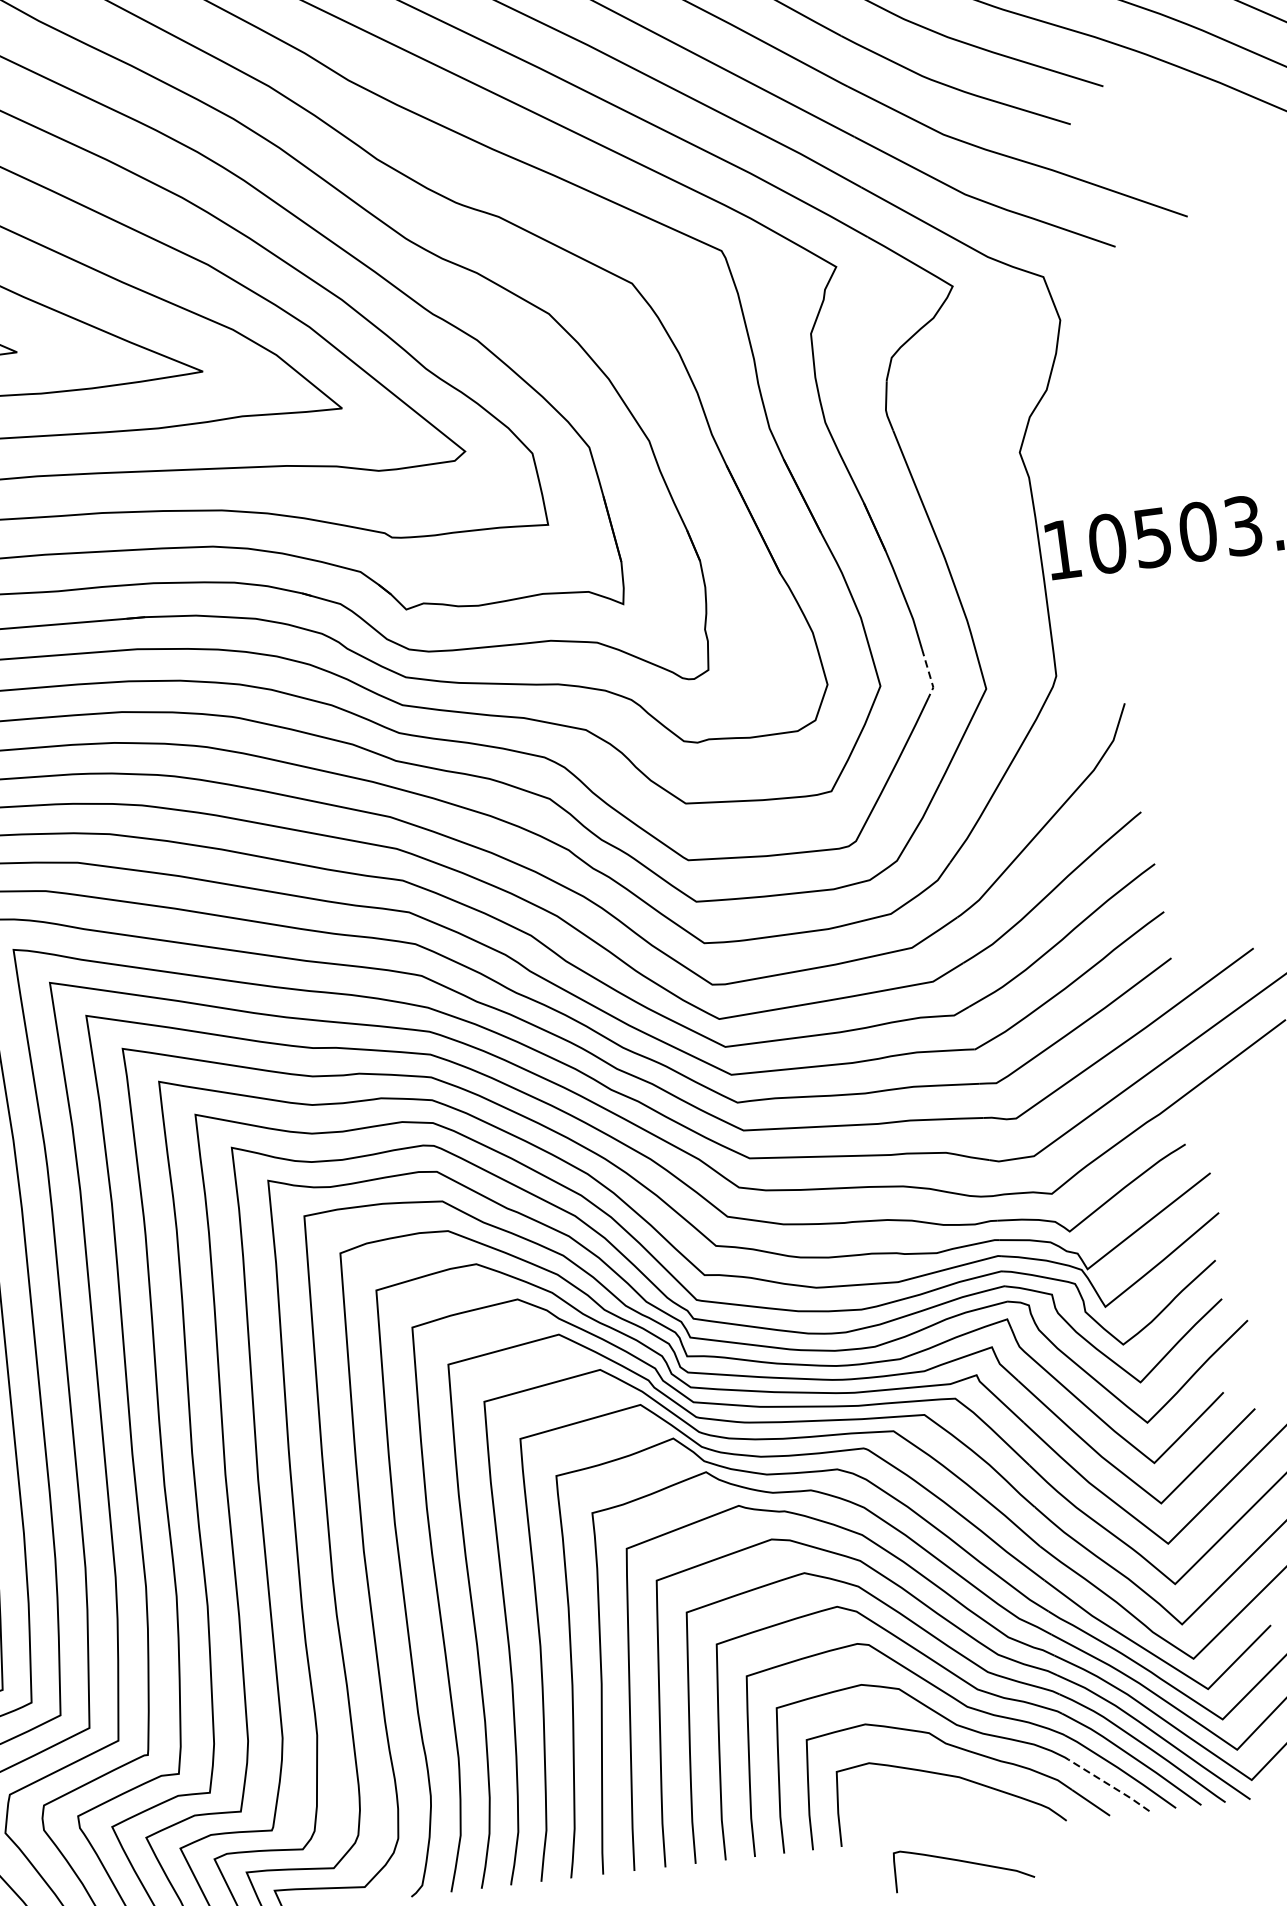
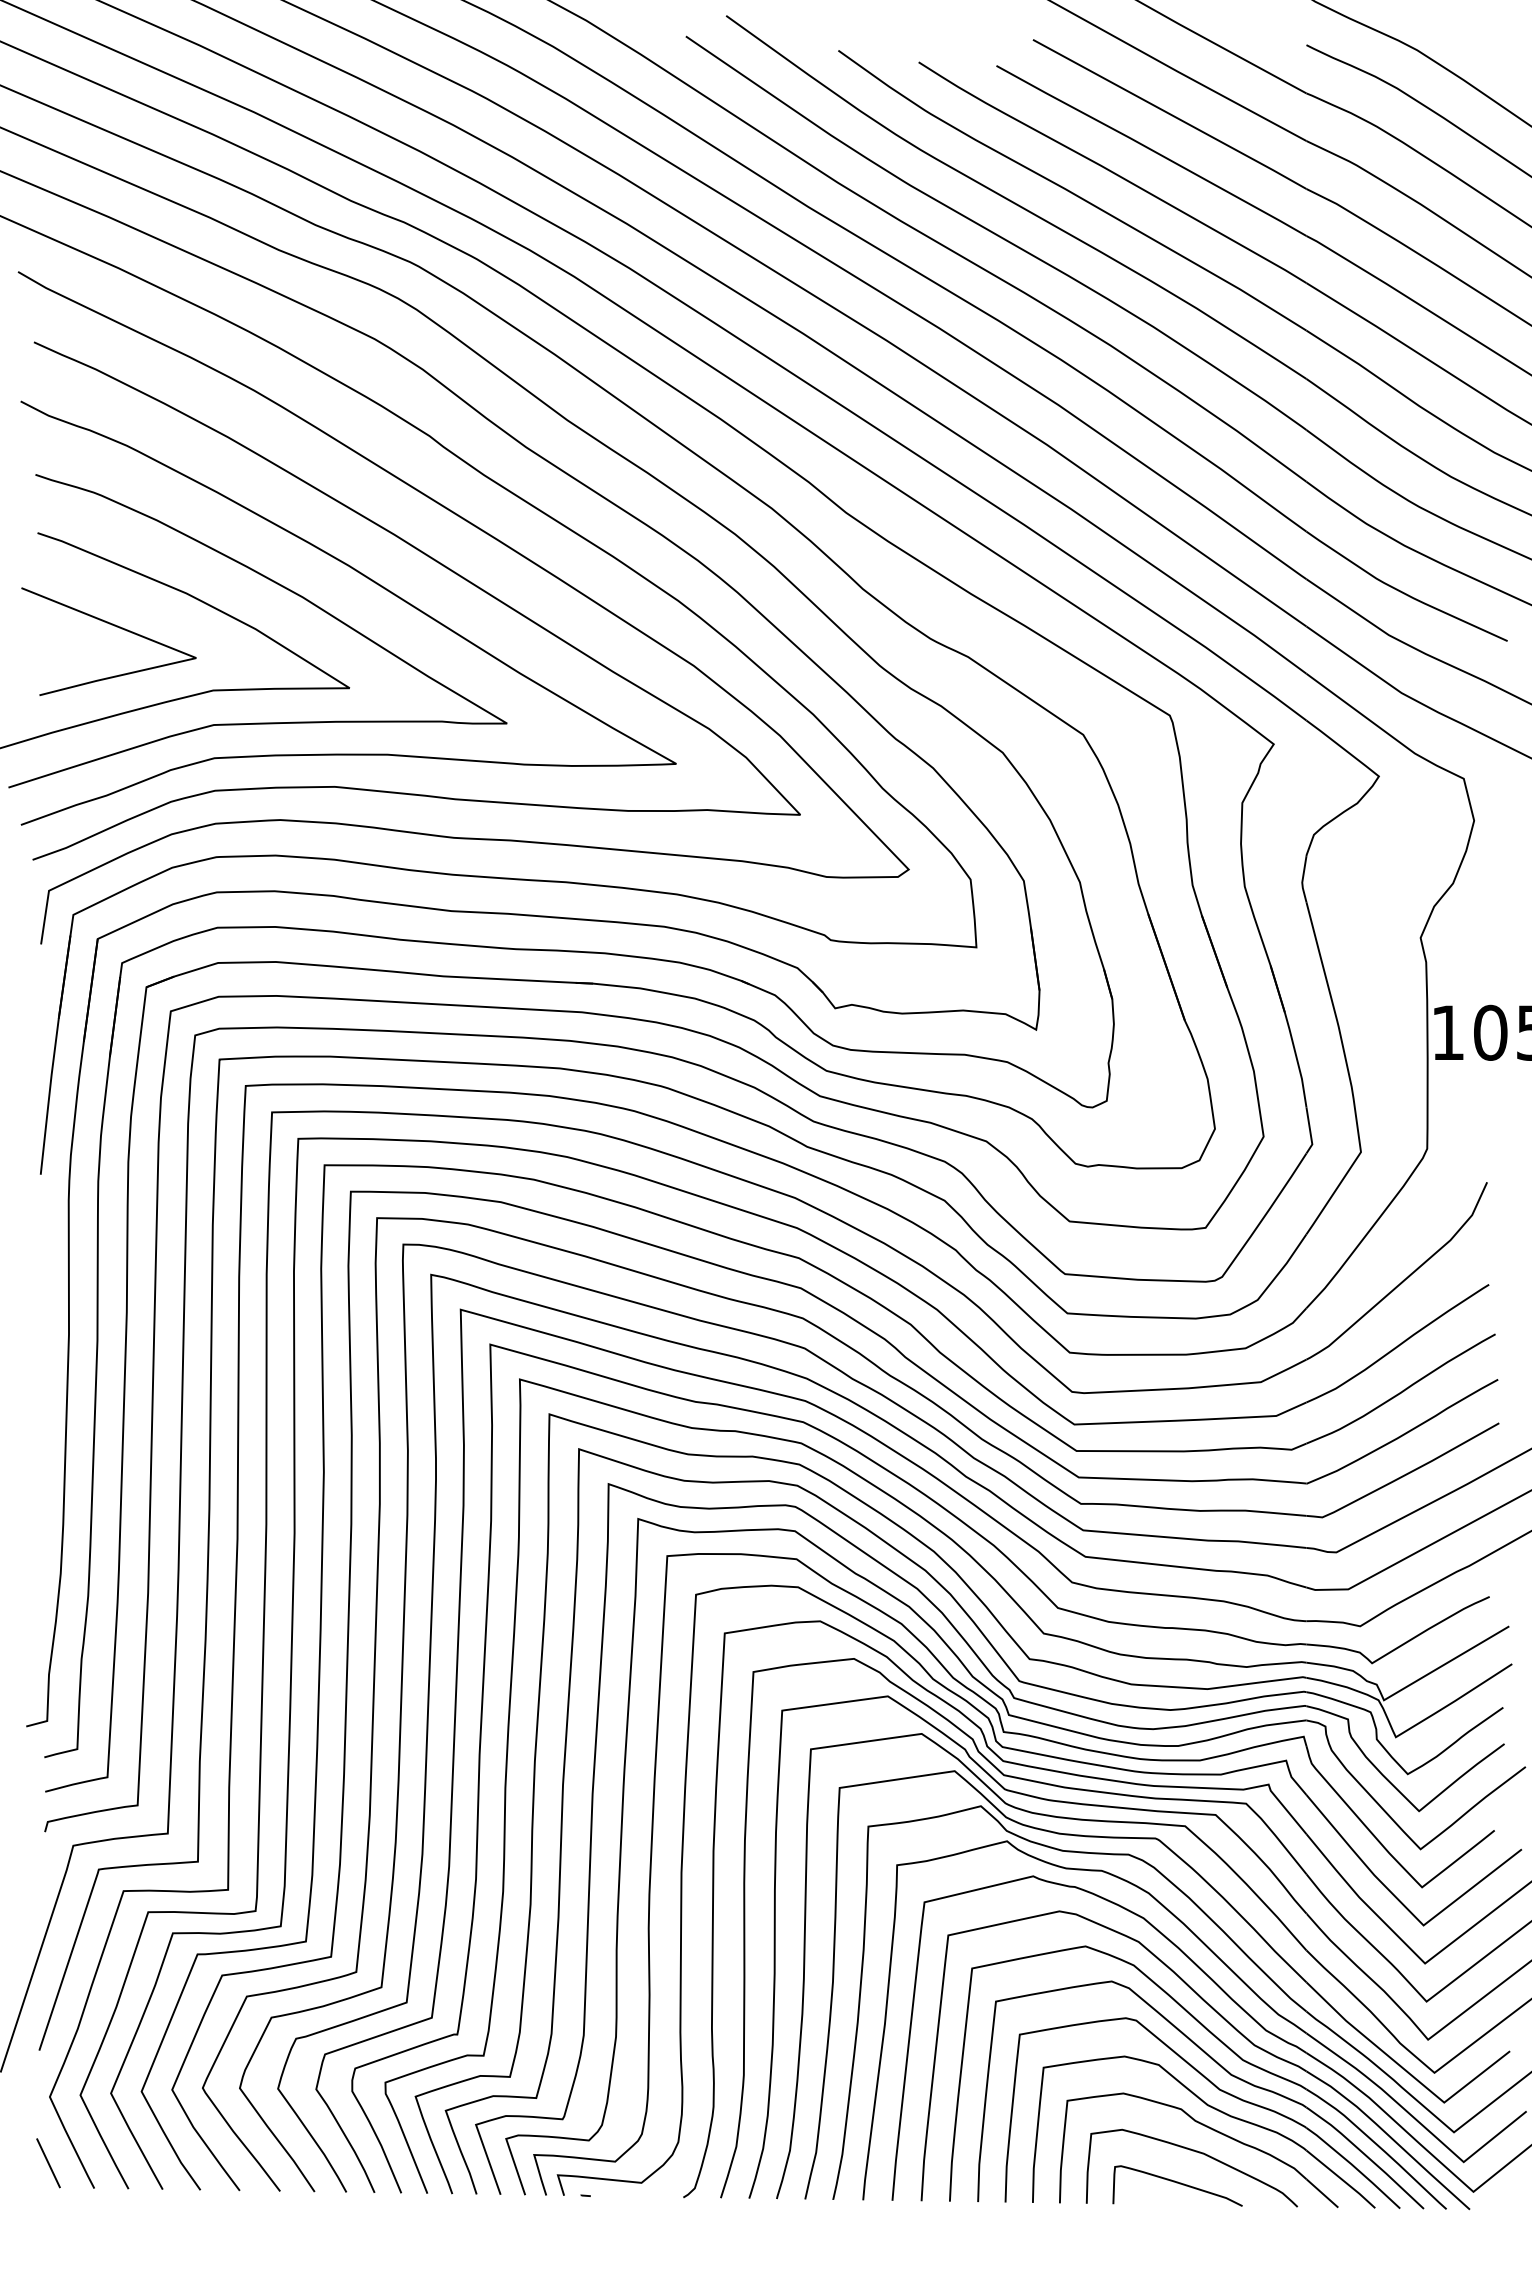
line: (929, 674) -> (1310, 1131), dashed -> solid
line: (1109, 1785) -> (1341, 2179), dashed -> solid
curve: (962, 1862) -> (1177, 2183), moved

